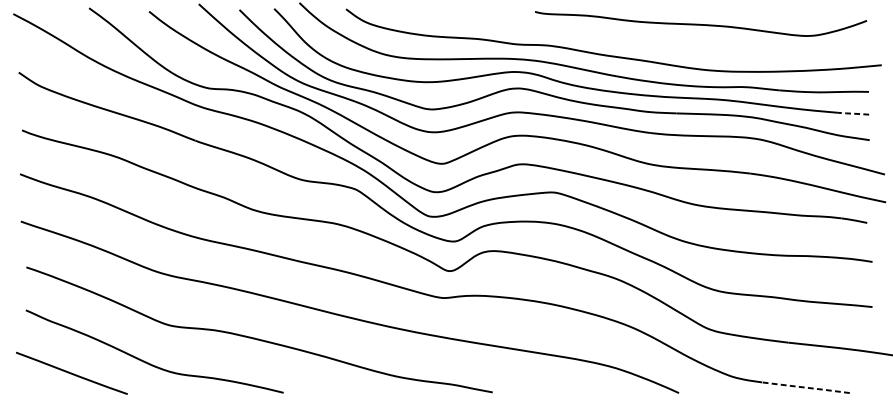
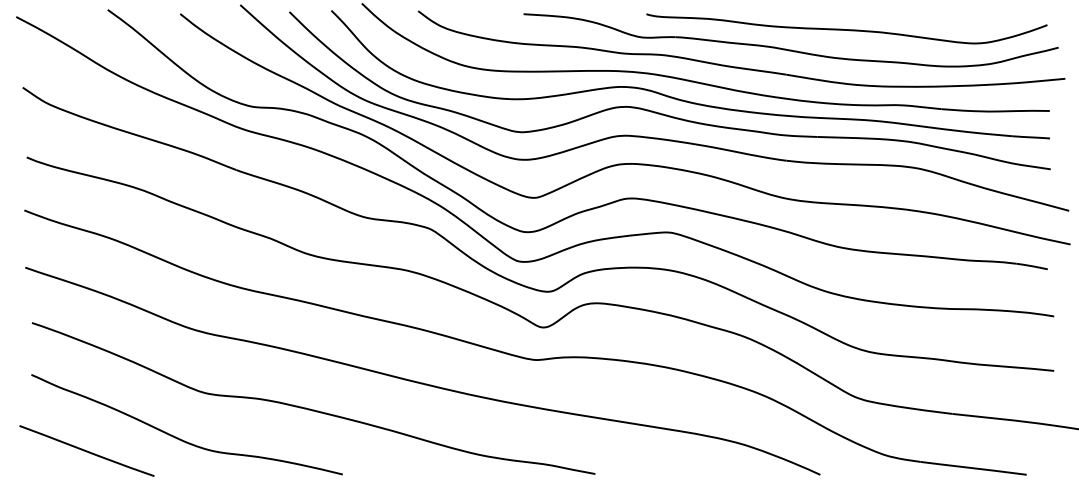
part: (650, 40) -> (786, 48), added
line: (852, 113) -> (1030, 137), dashed -> solid
line: (805, 387) -> (973, 468), dashed -> solid

